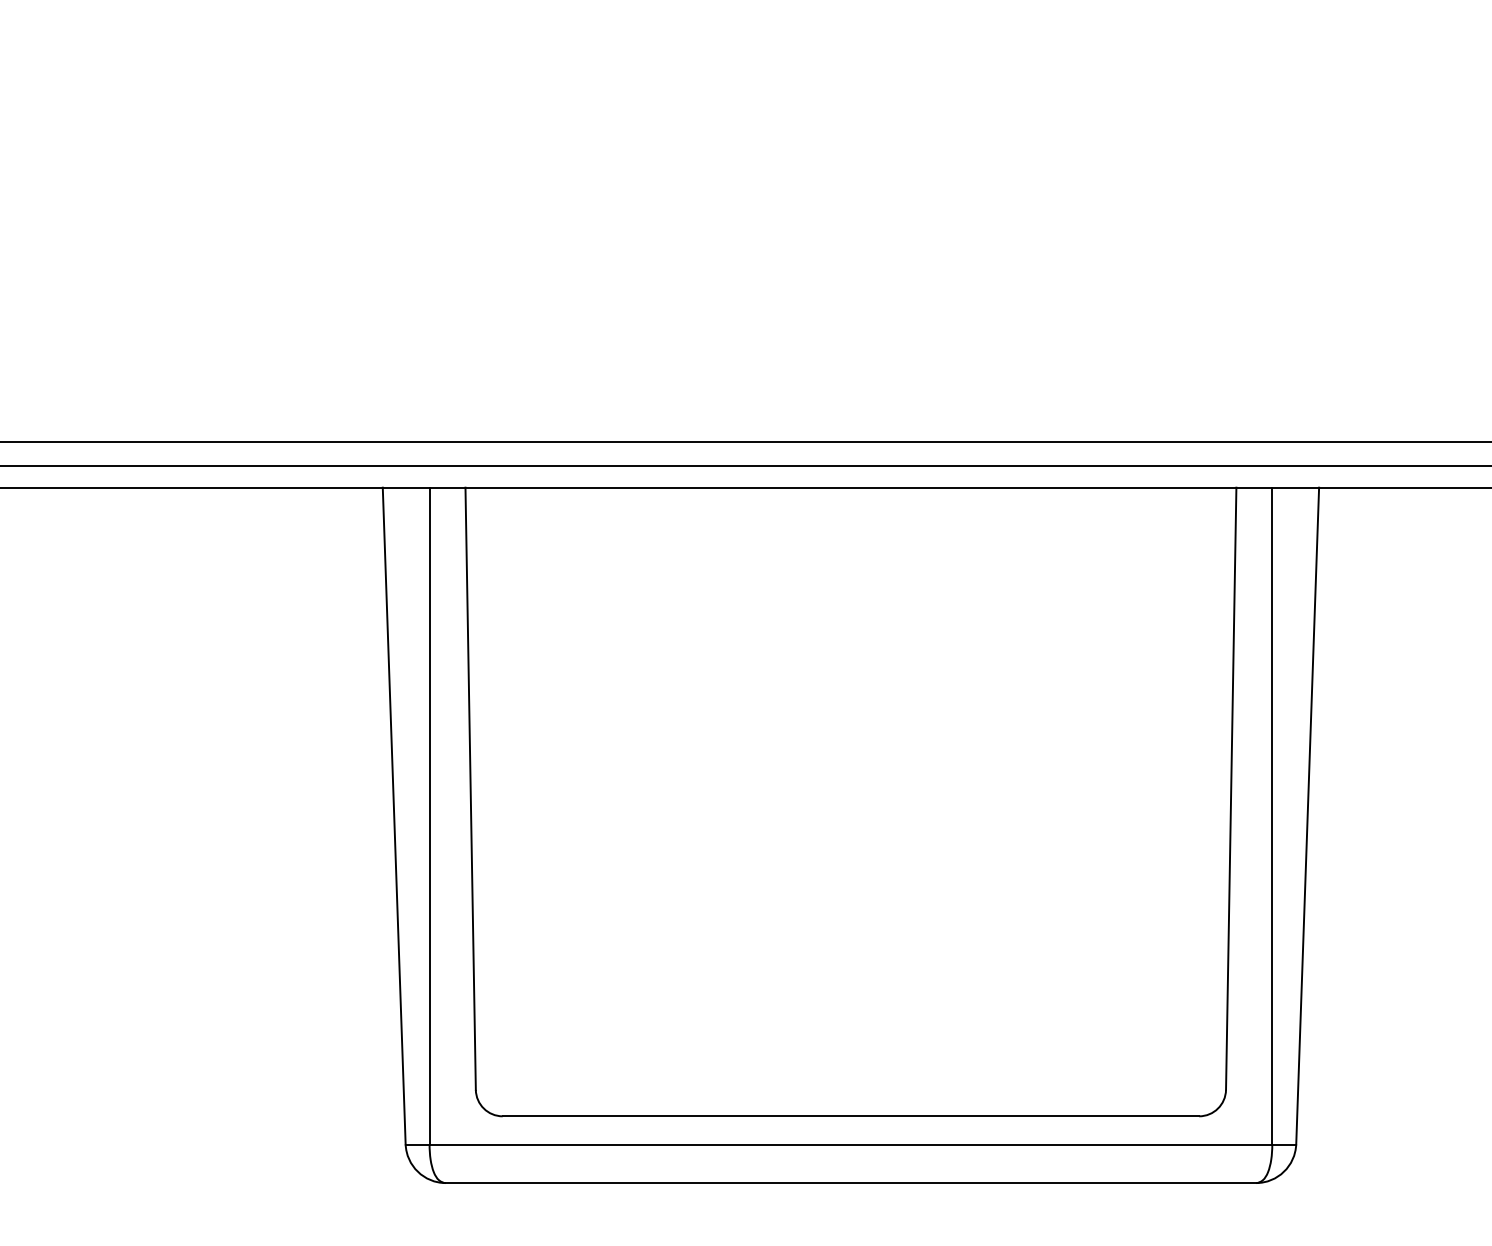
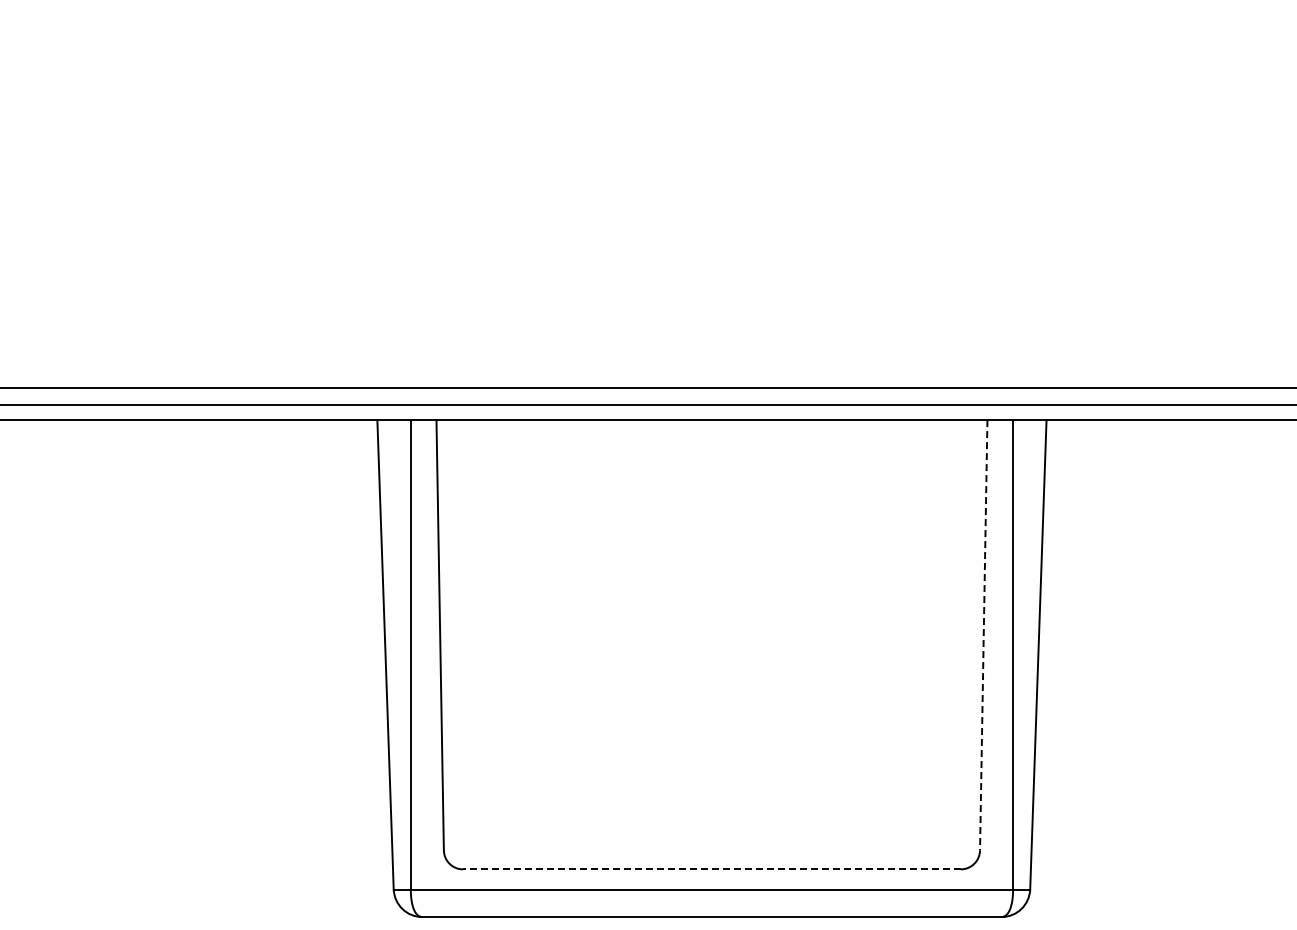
line: (1230, 789) -> (983, 635), solid -> dashed
line: (850, 1116) -> (711, 869), solid -> dashed

